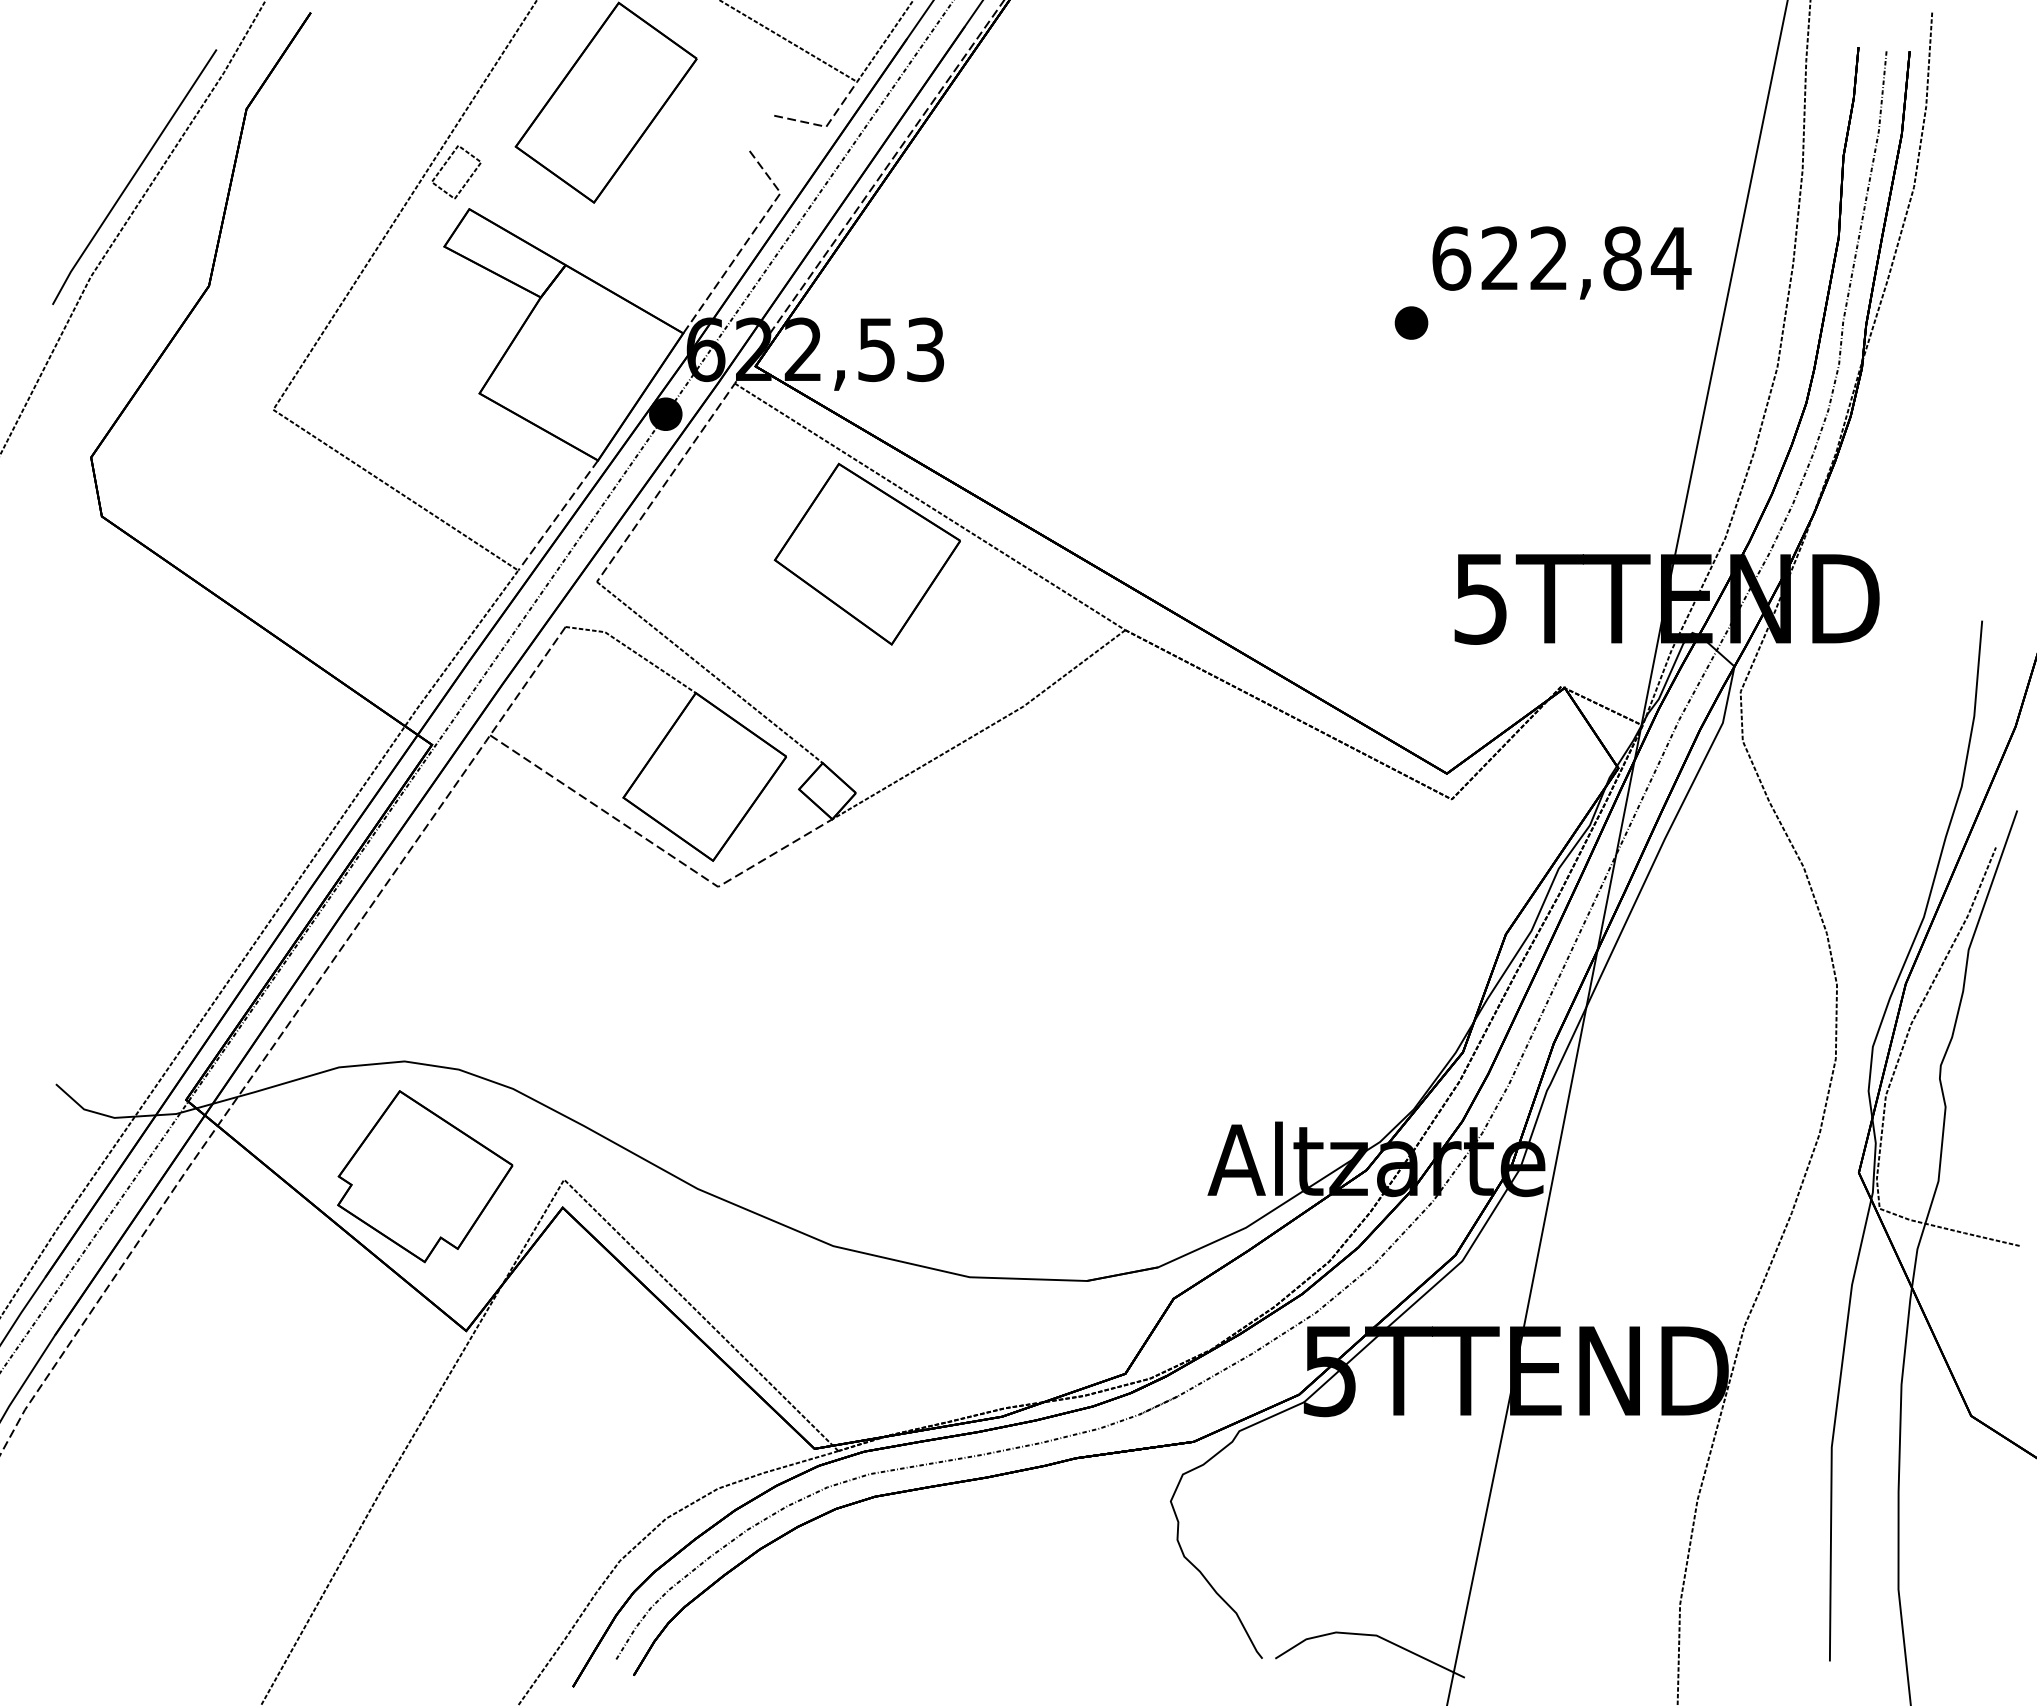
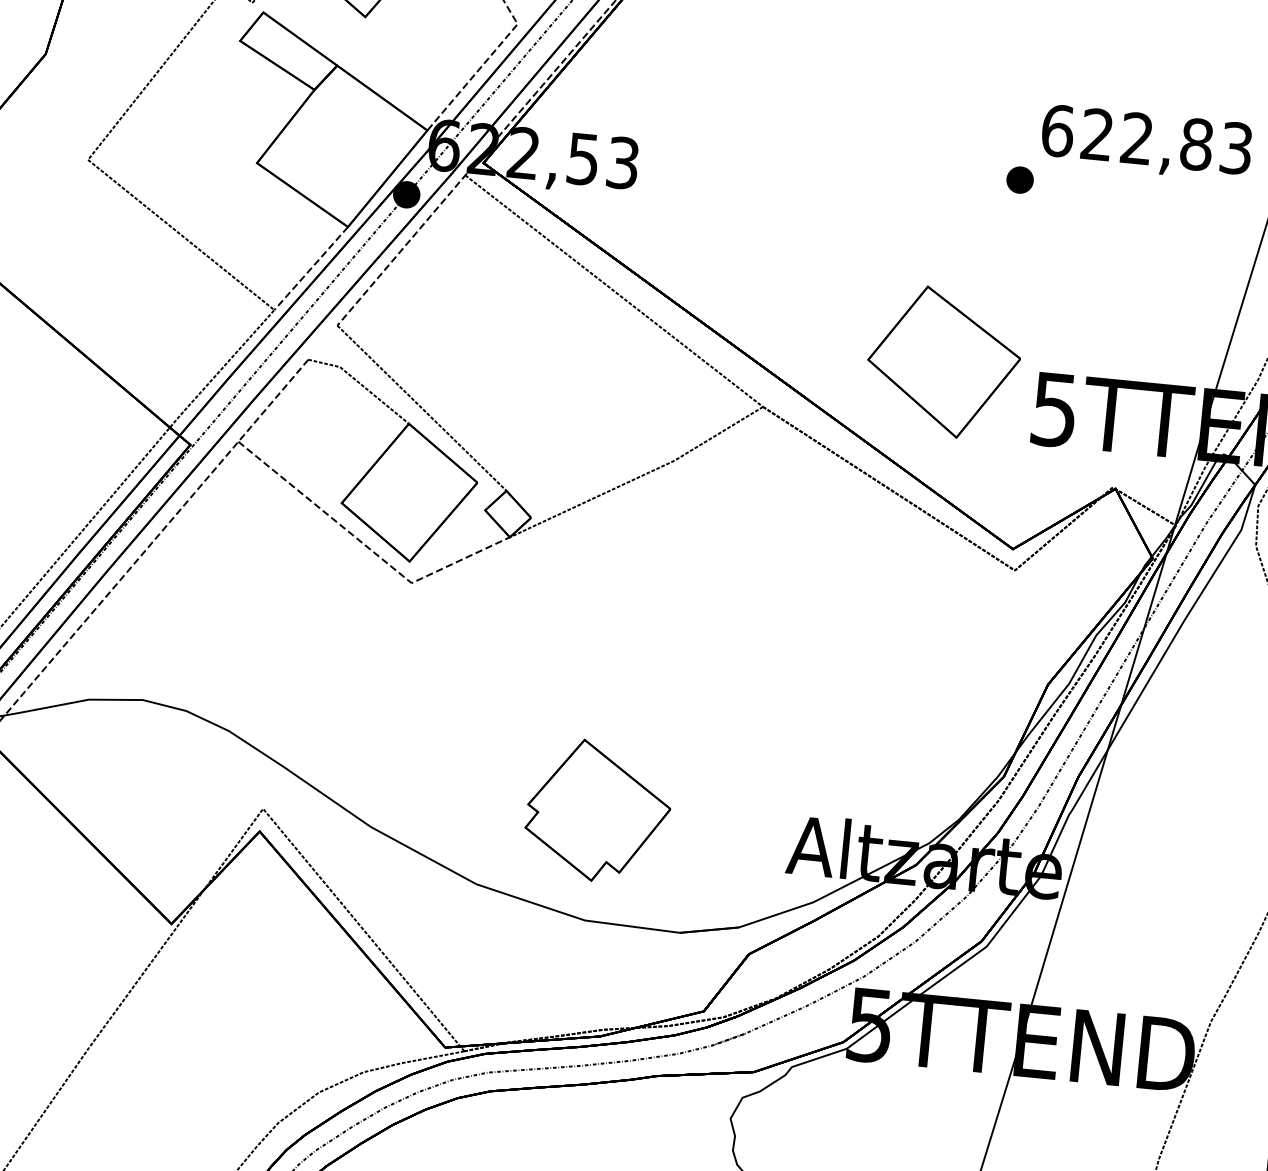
text: (1670, 258) -> (1235, 148), 622,84 -> 622,83
part: (866, 553) -> (943, 361), moved
part: (425, 1176) -> (598, 811), moved

